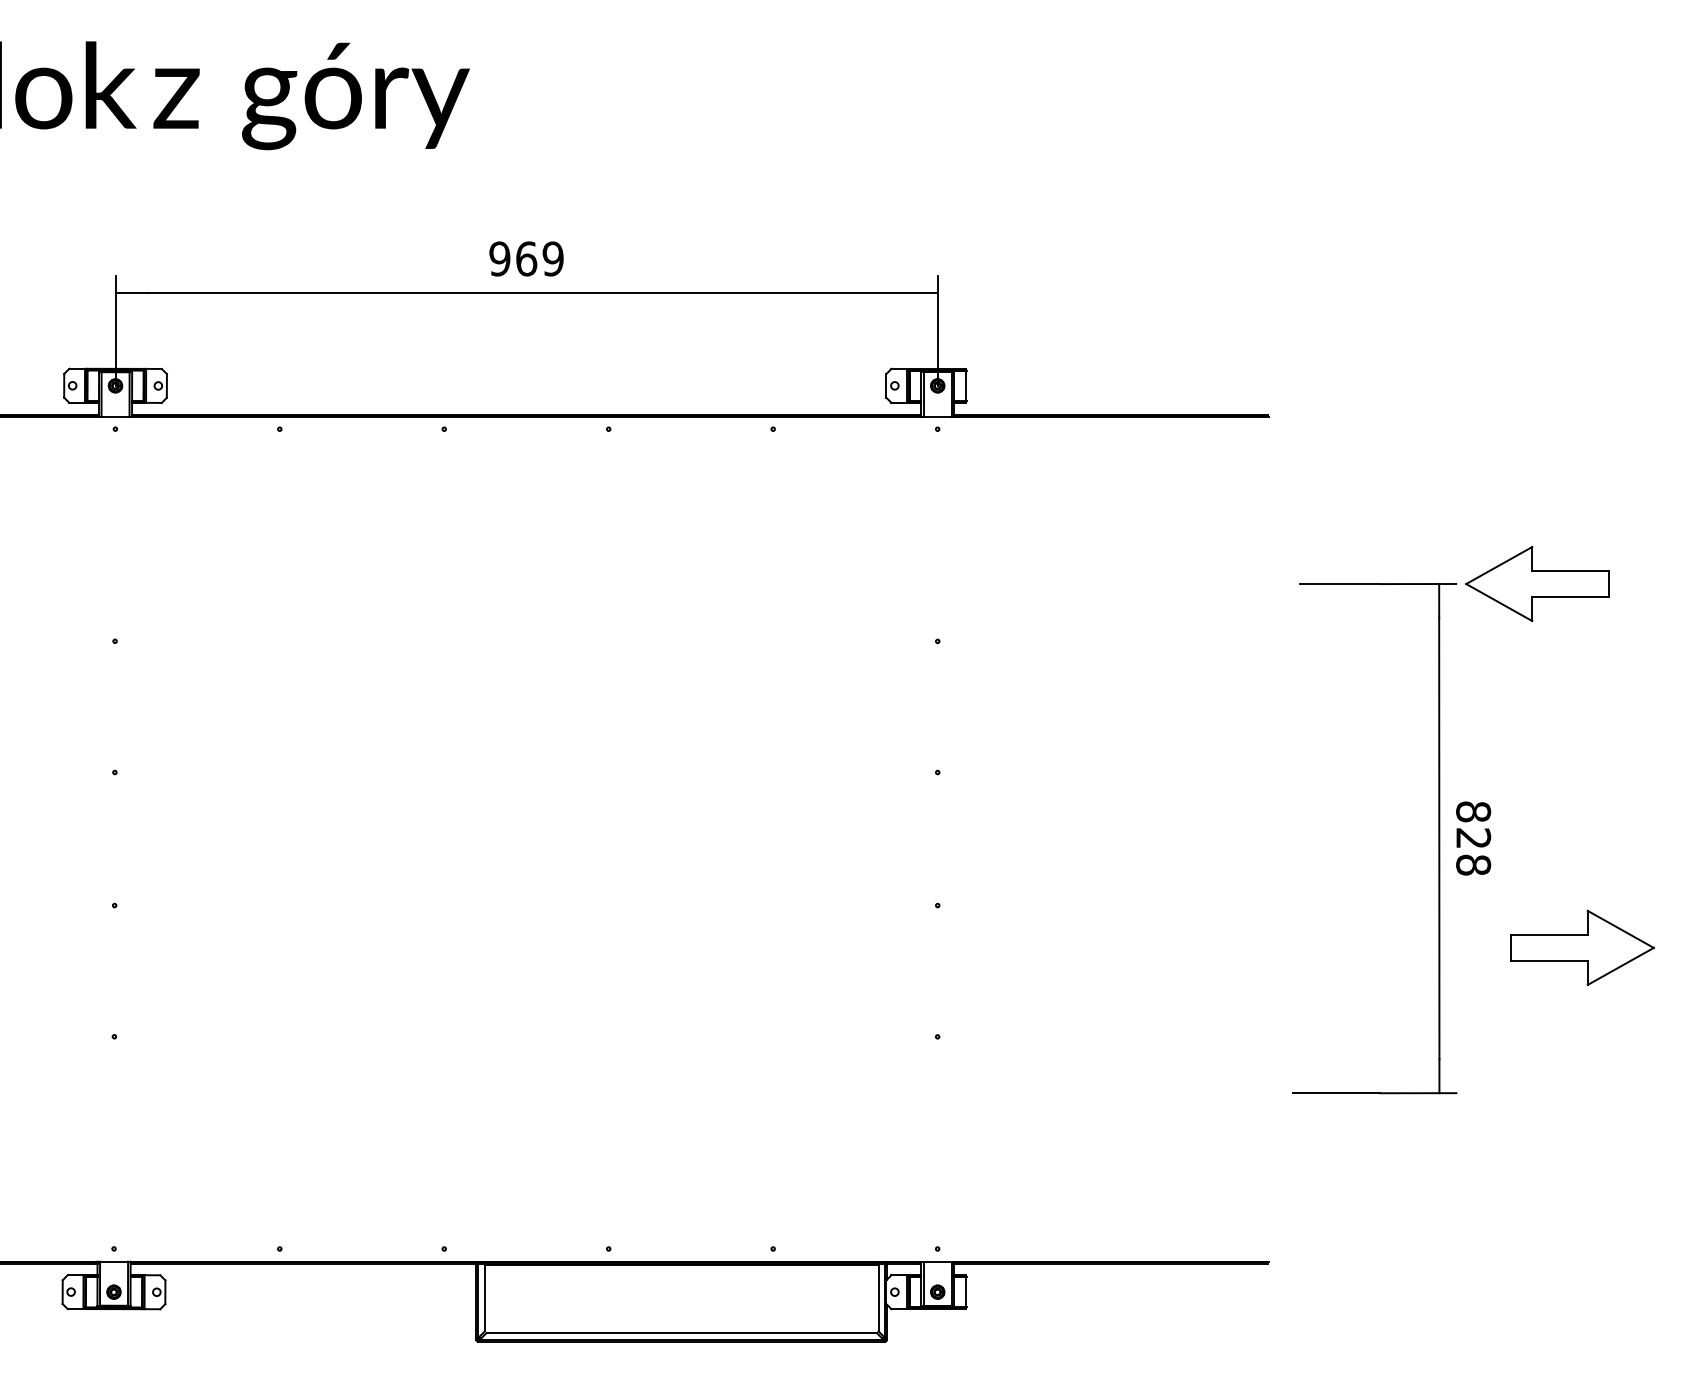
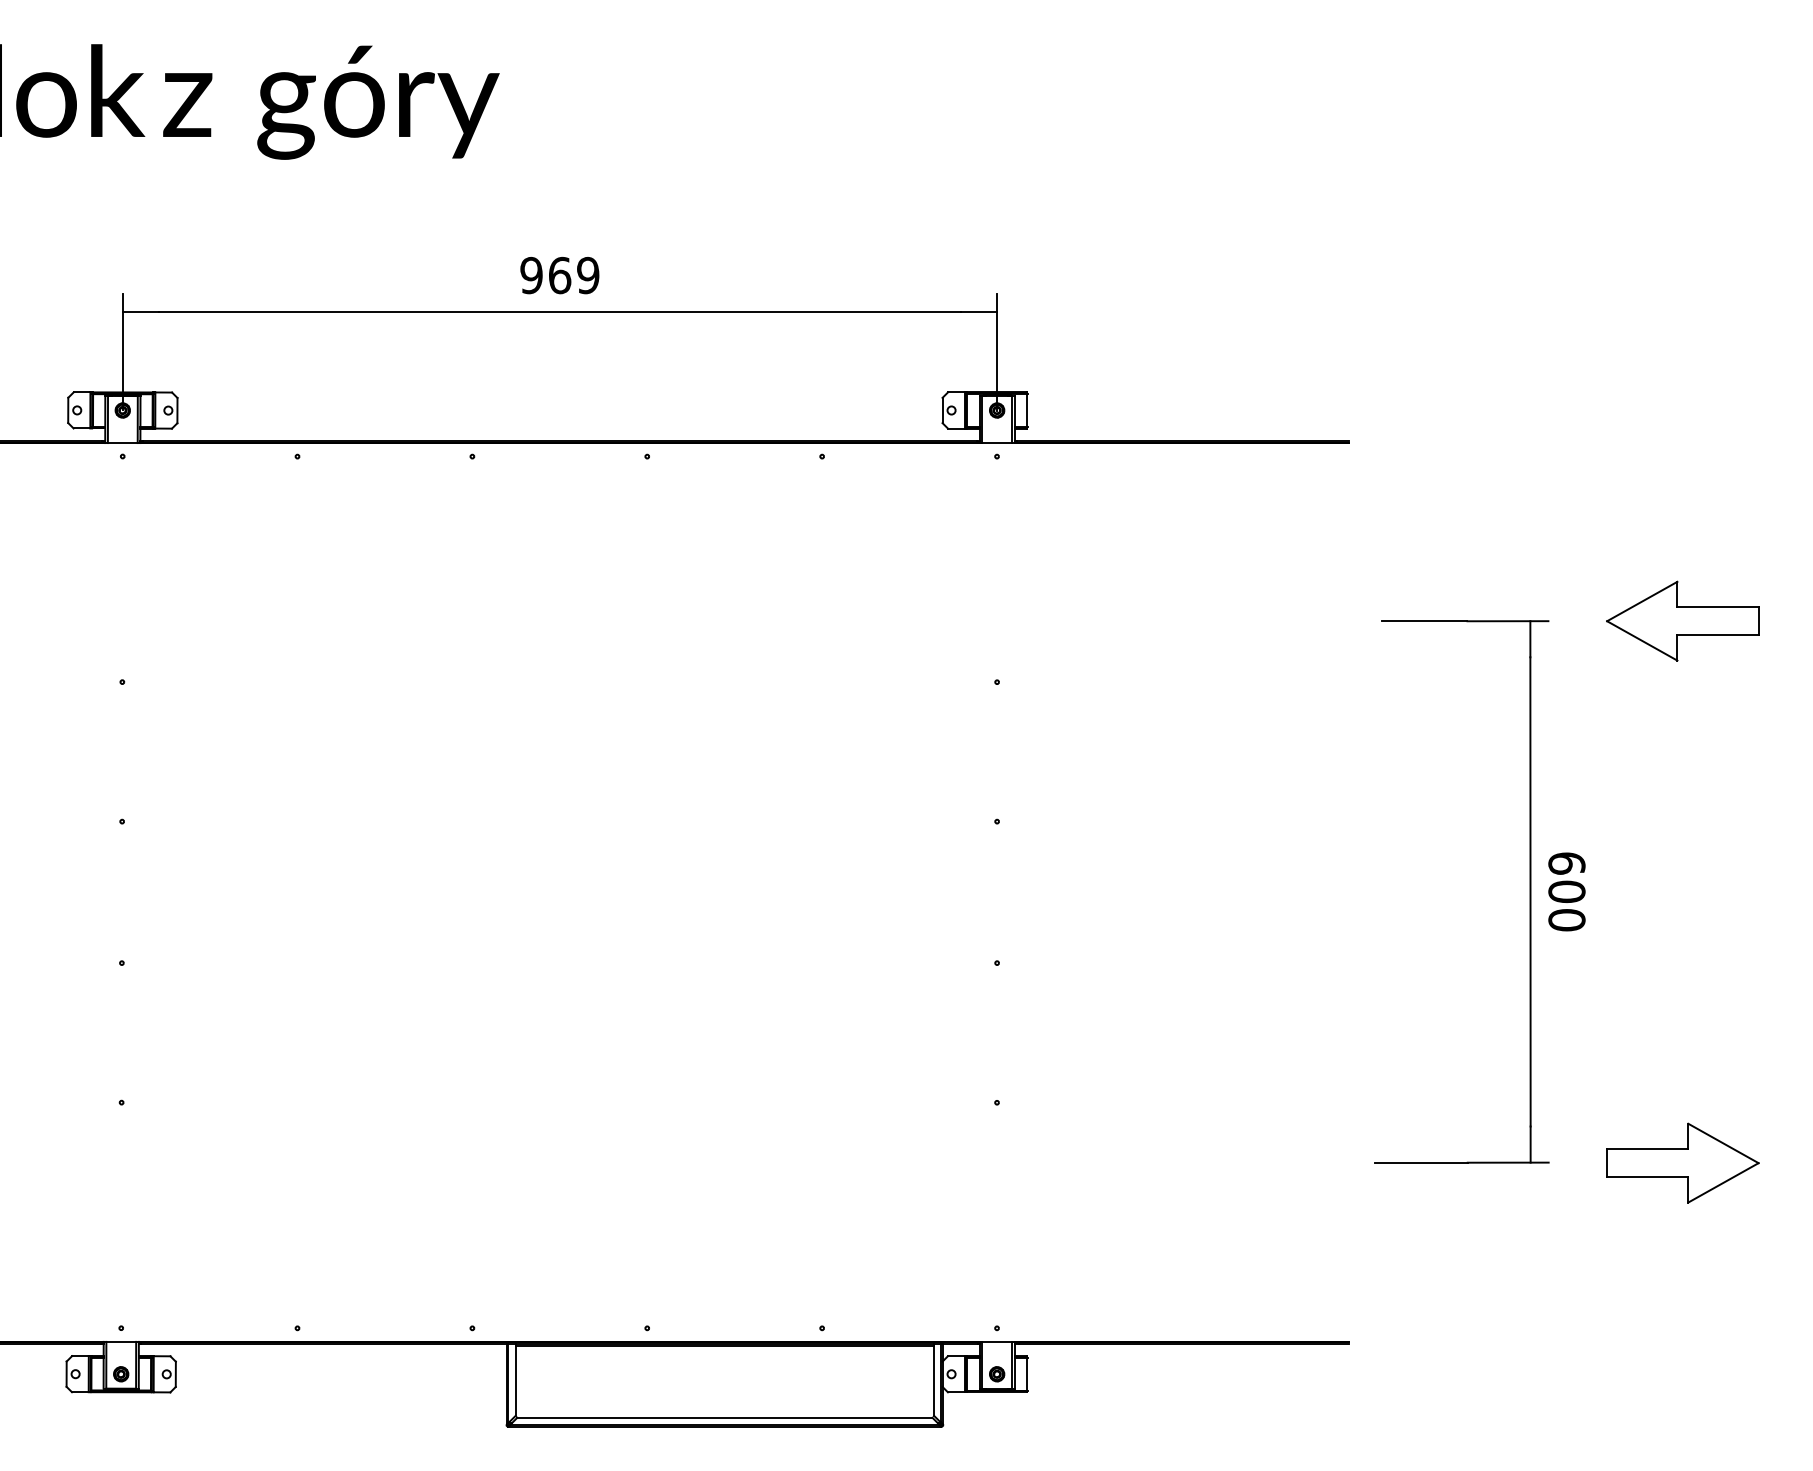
part: (1537, 583) -> (1682, 620), moved
text: (1473, 838) -> (1566, 891), 828 -> 600
part: (1582, 947) -> (1682, 1162), moved

